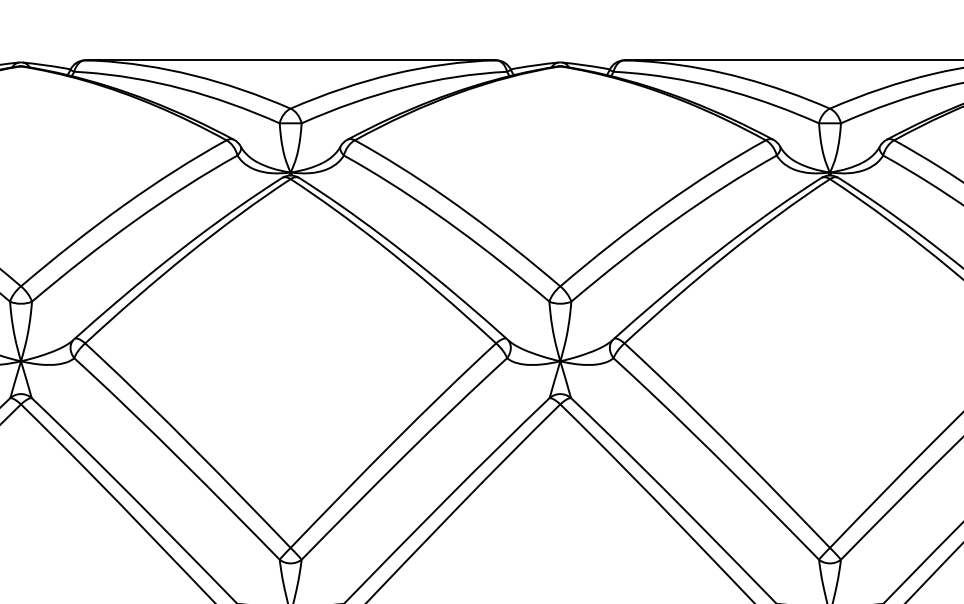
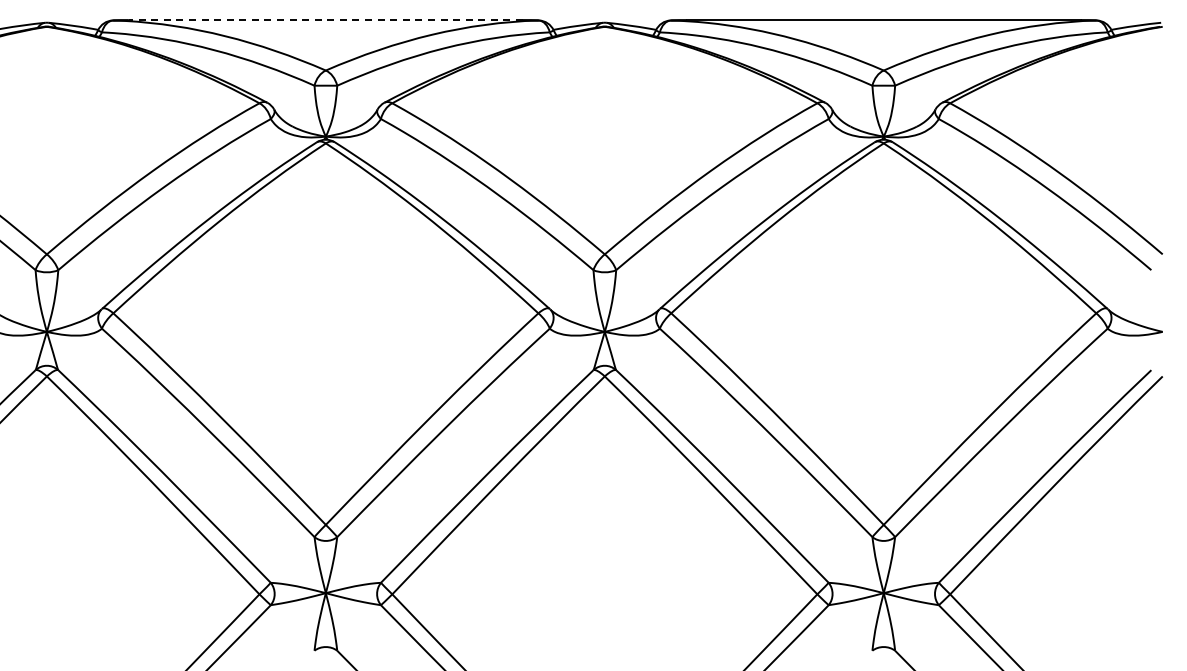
line: (290, 60) -> (325, 20), solid -> dashed

